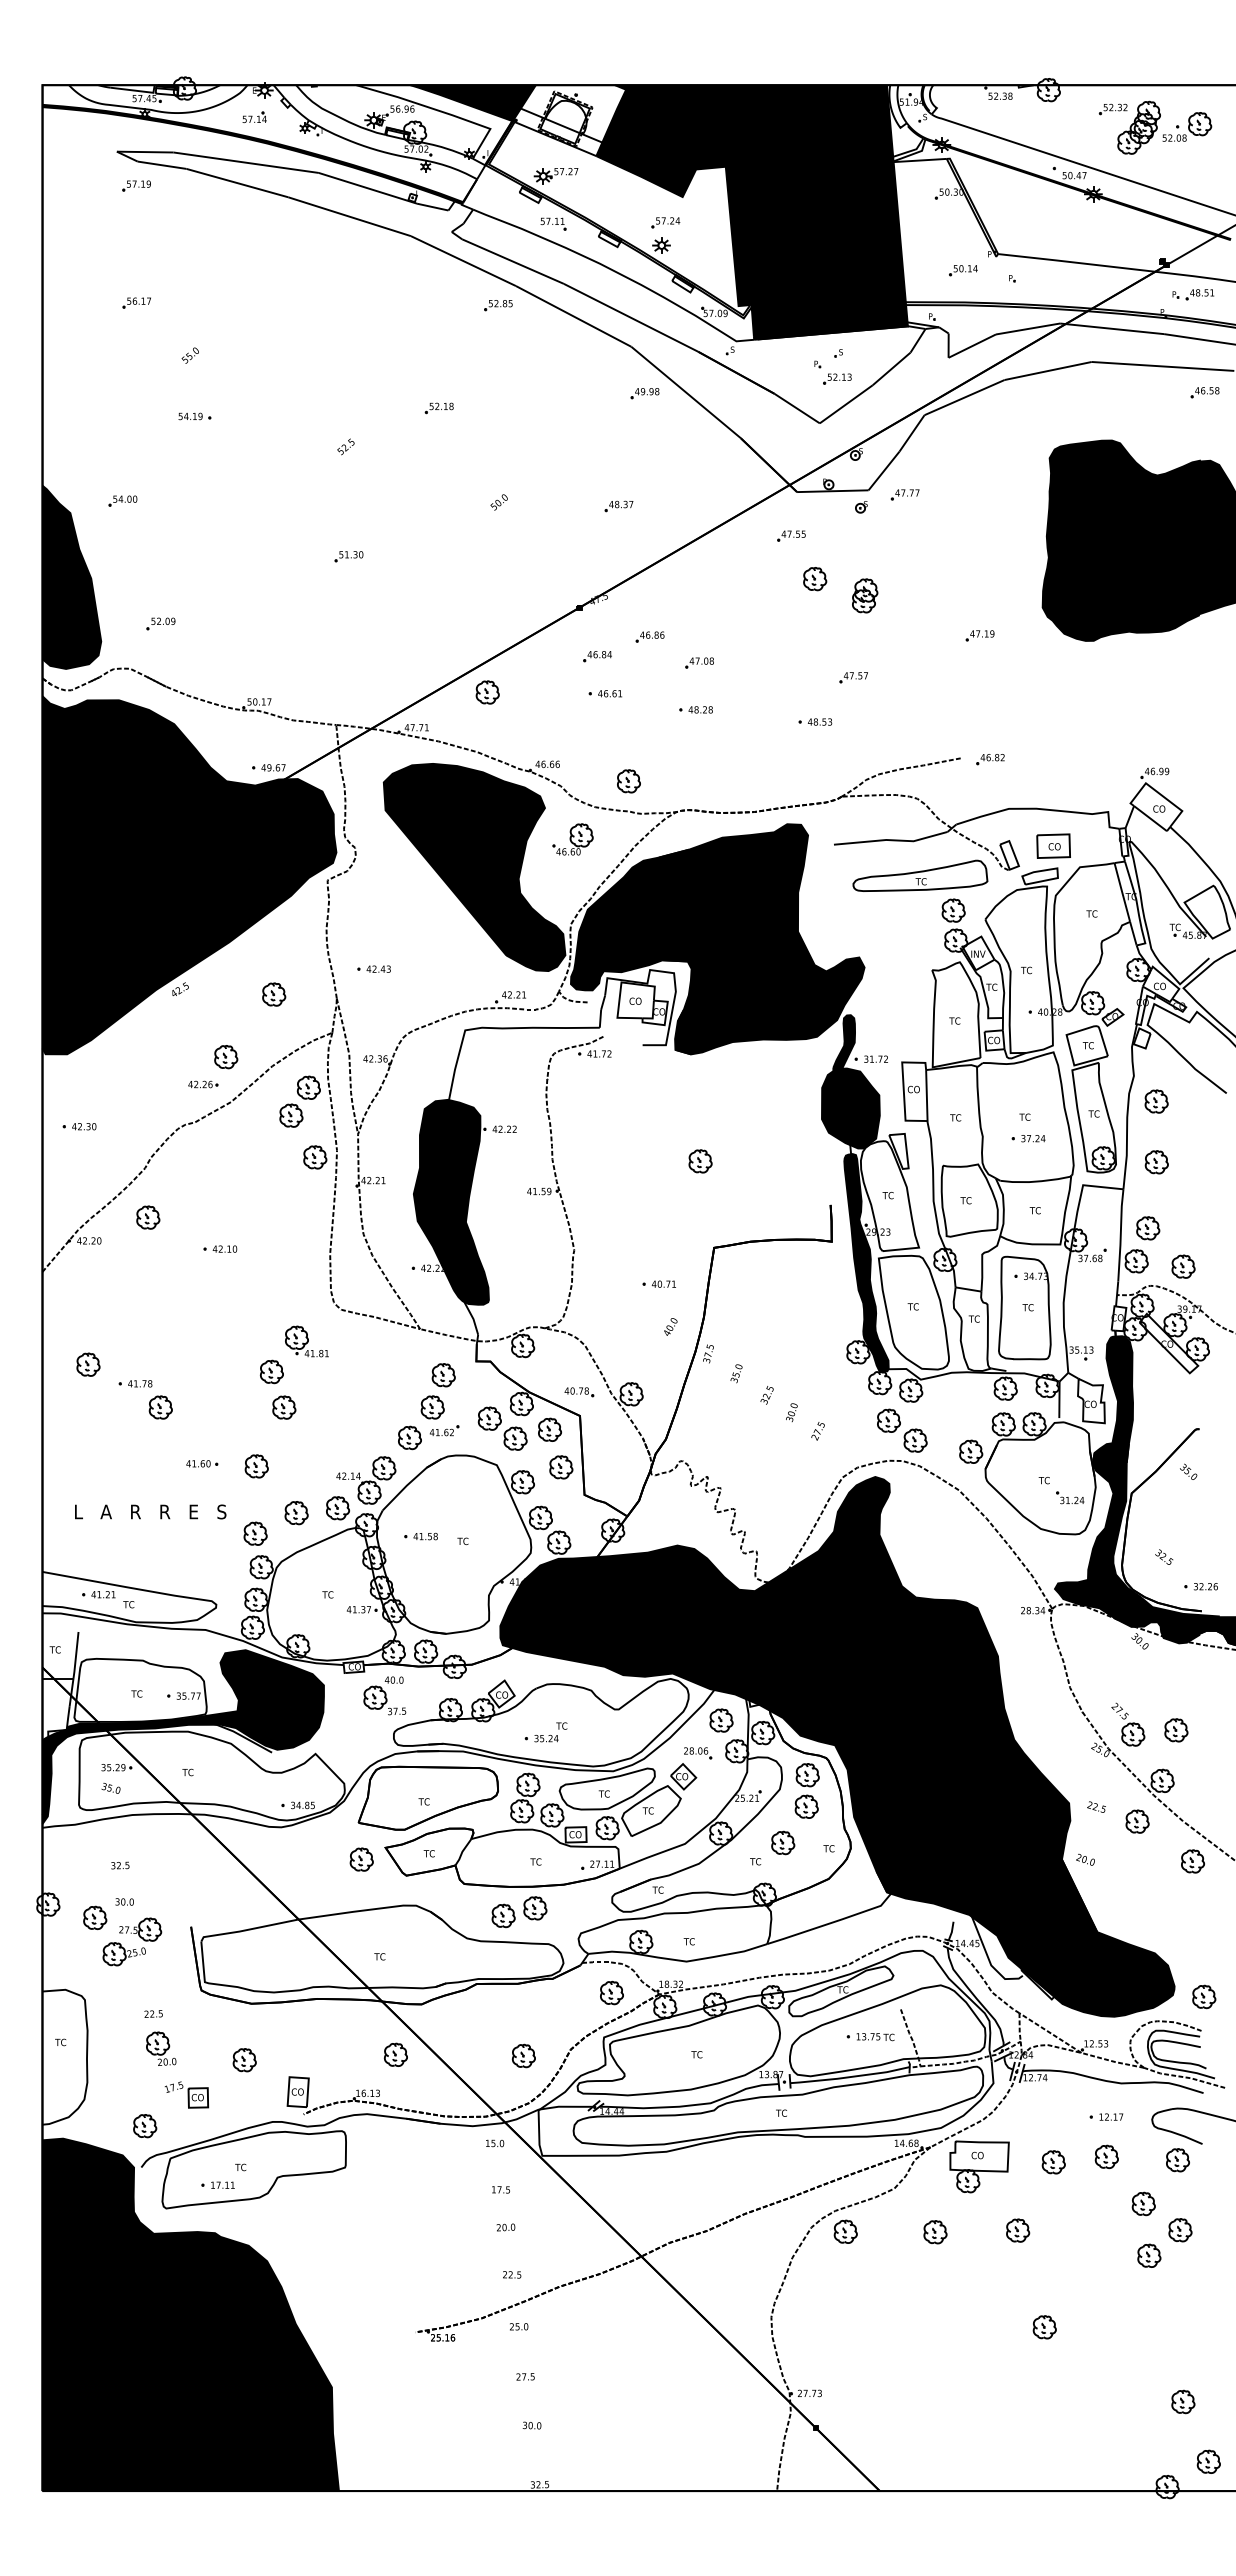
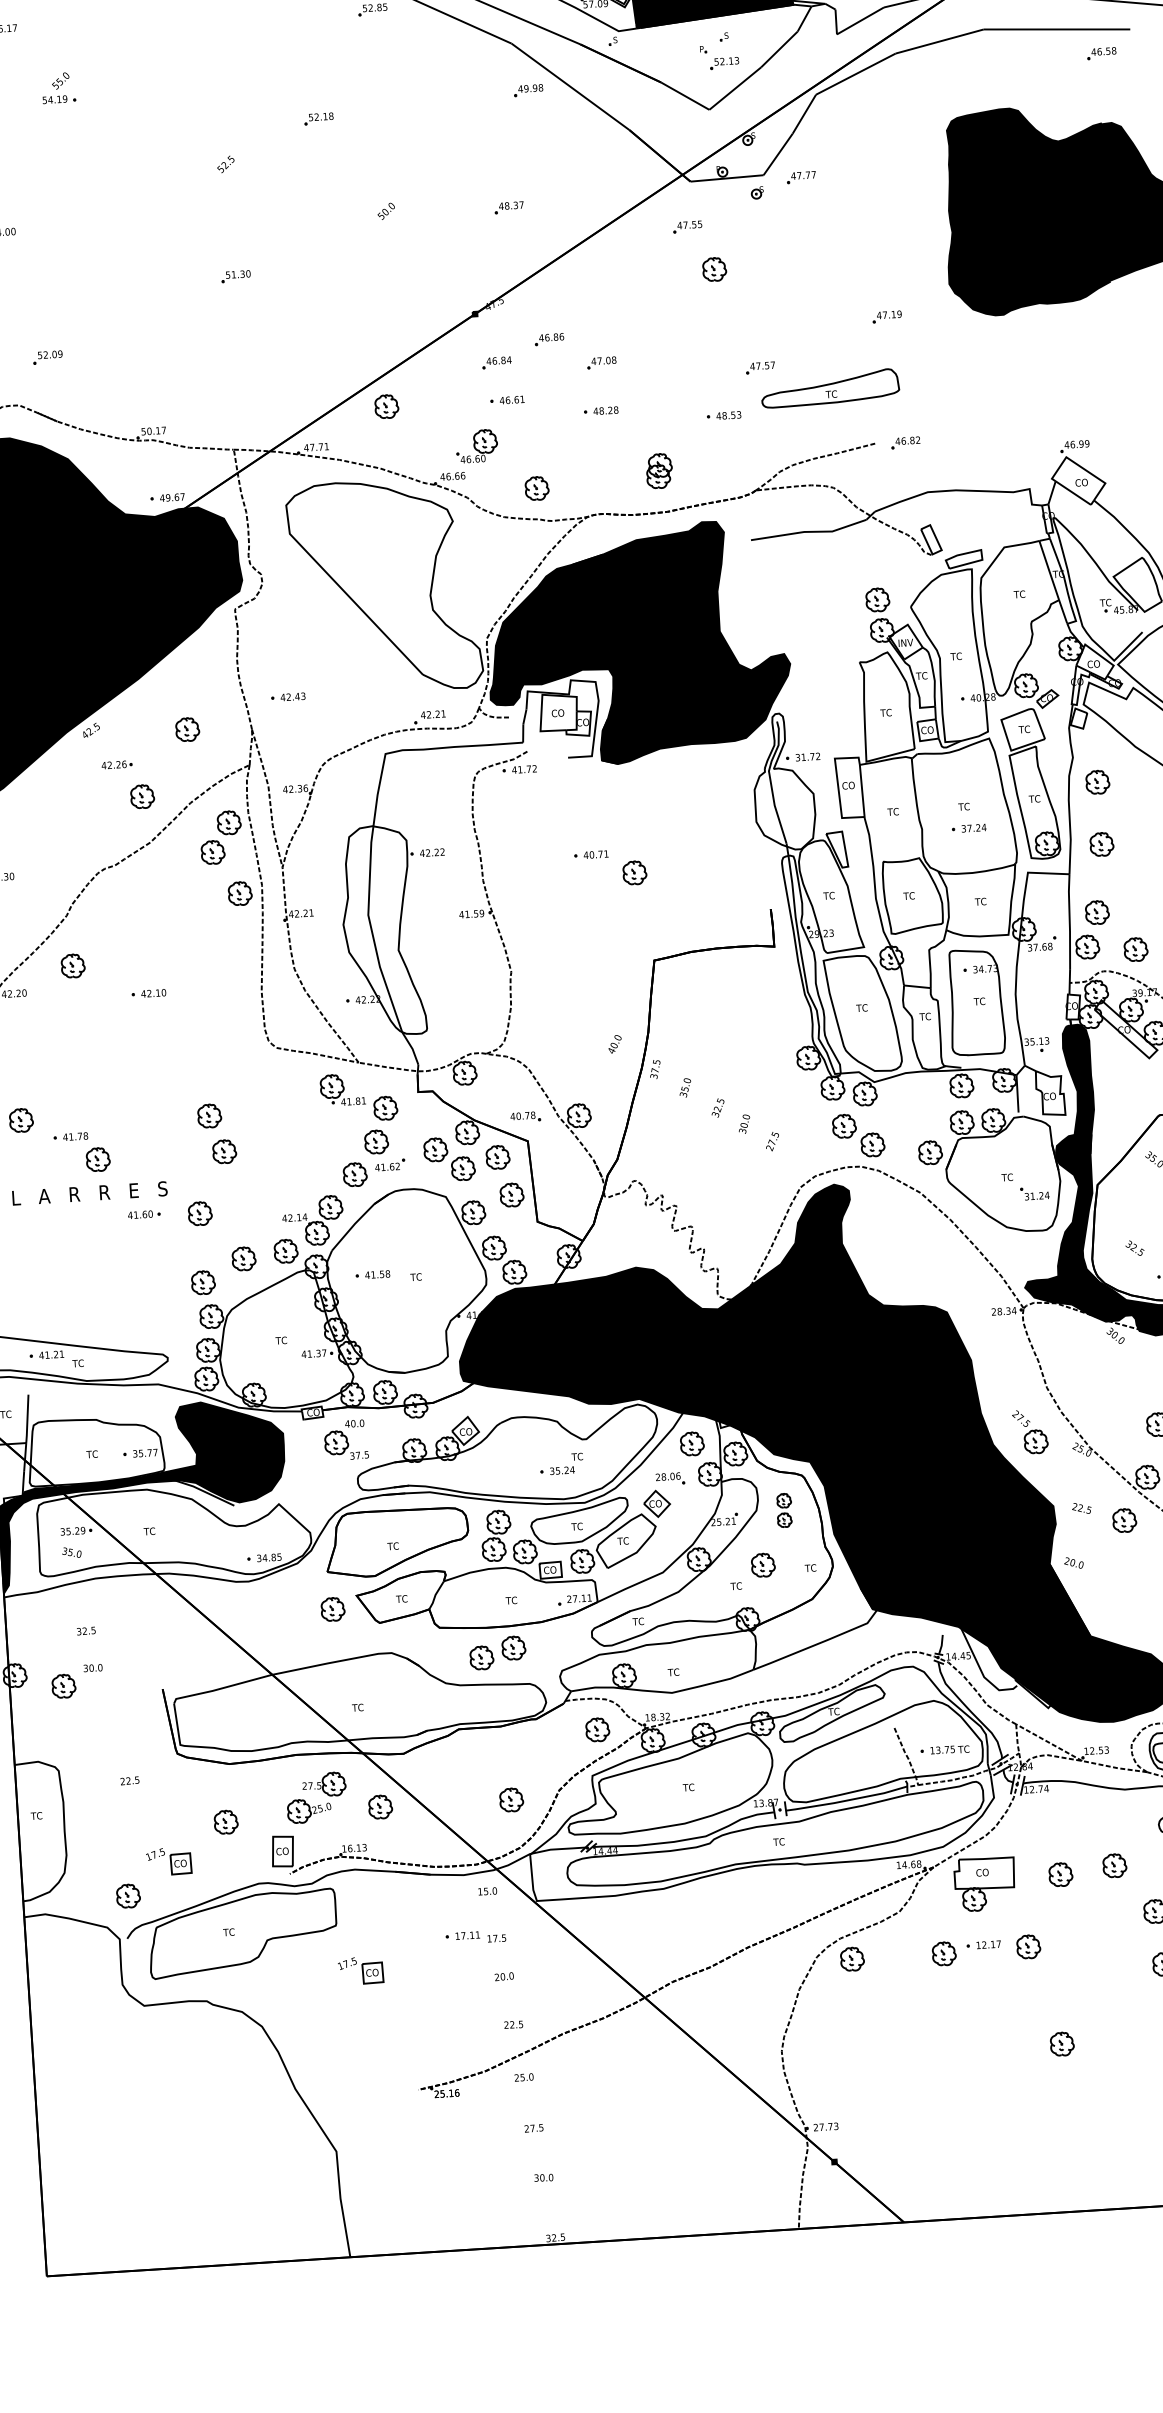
part: (194, 416) -> (58, 99), moved
part: (865, 595) -> (659, 470), moved
part: (572, 839) -> (476, 446), moved
part: (1053, 845) -> (975, 526), removed
fill: (474, 867) -> (384, 586), removed
part: (920, 875) -> (830, 388), moved
fill: (850, 1081) -> (783, 781), removed
part: (203, 1084) -> (117, 764), moved
fill: (450, 1201) -> (381, 930), removed
fill: (866, 1263) -> (811, 966), removed
part: (658, 1283) -> (590, 854), moved
part: (306, 1341) -> (342, 1089), moved
text: (150, 1511) -> (89, 1193), moved
part: (1128, 1724) -> (1030, 1431), moved
part: (545, 1732) -> (561, 1464), moved
part: (806, 1790) -> (783, 1510), size x0.6
part: (131, 1933) -> (315, 1789), moved
part: (870, 2037) -> (944, 1750), moved
part: (161, 2048) -> (140, 1815), removed
part: (1106, 2116) -> (983, 1944), moved
part: (217, 2184) -> (462, 1935), moved
part: (366, 2212) -> (360, 1970), added
fill: (190, 2314) -> (187, 2086), removed

